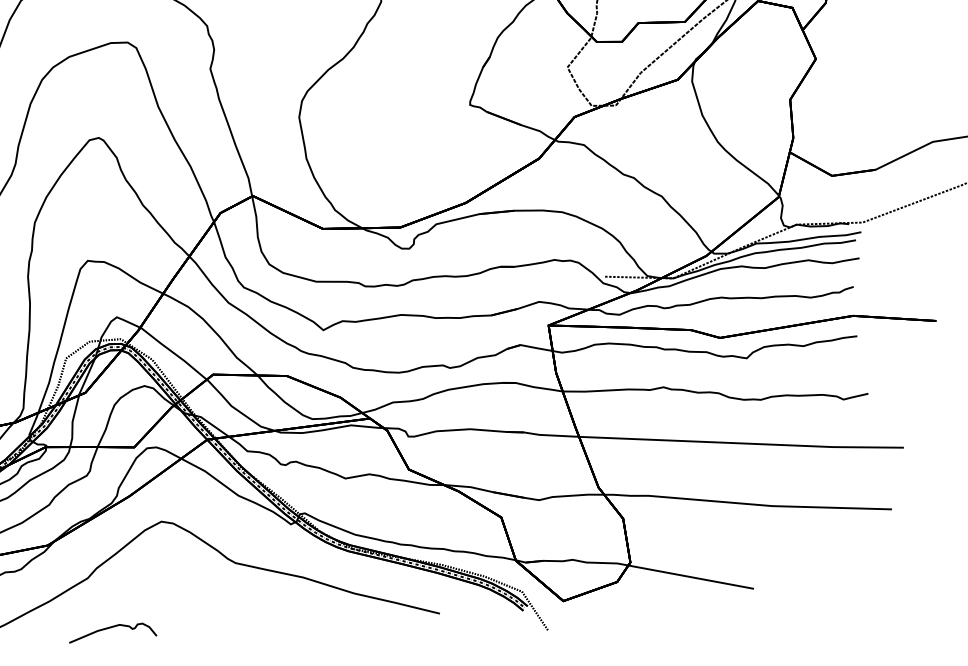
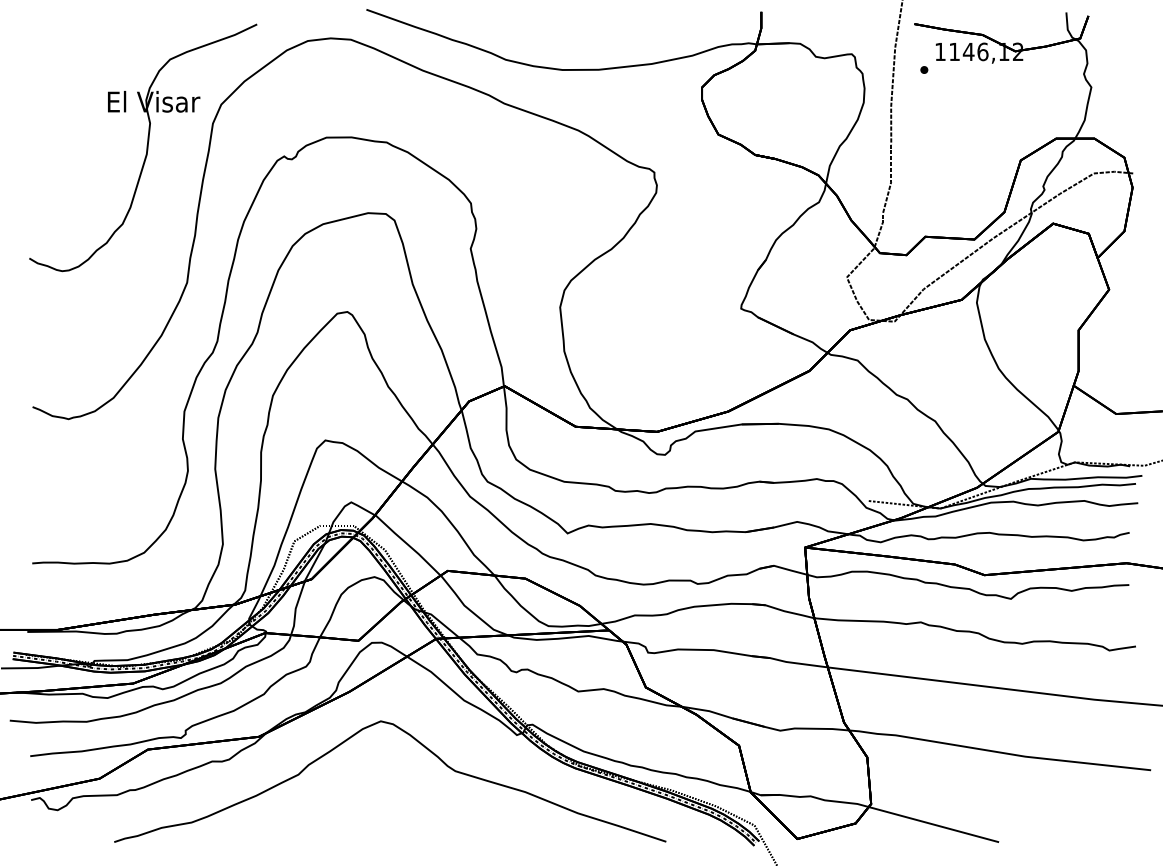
curve: (110, 628) -> (318, 829), removed

